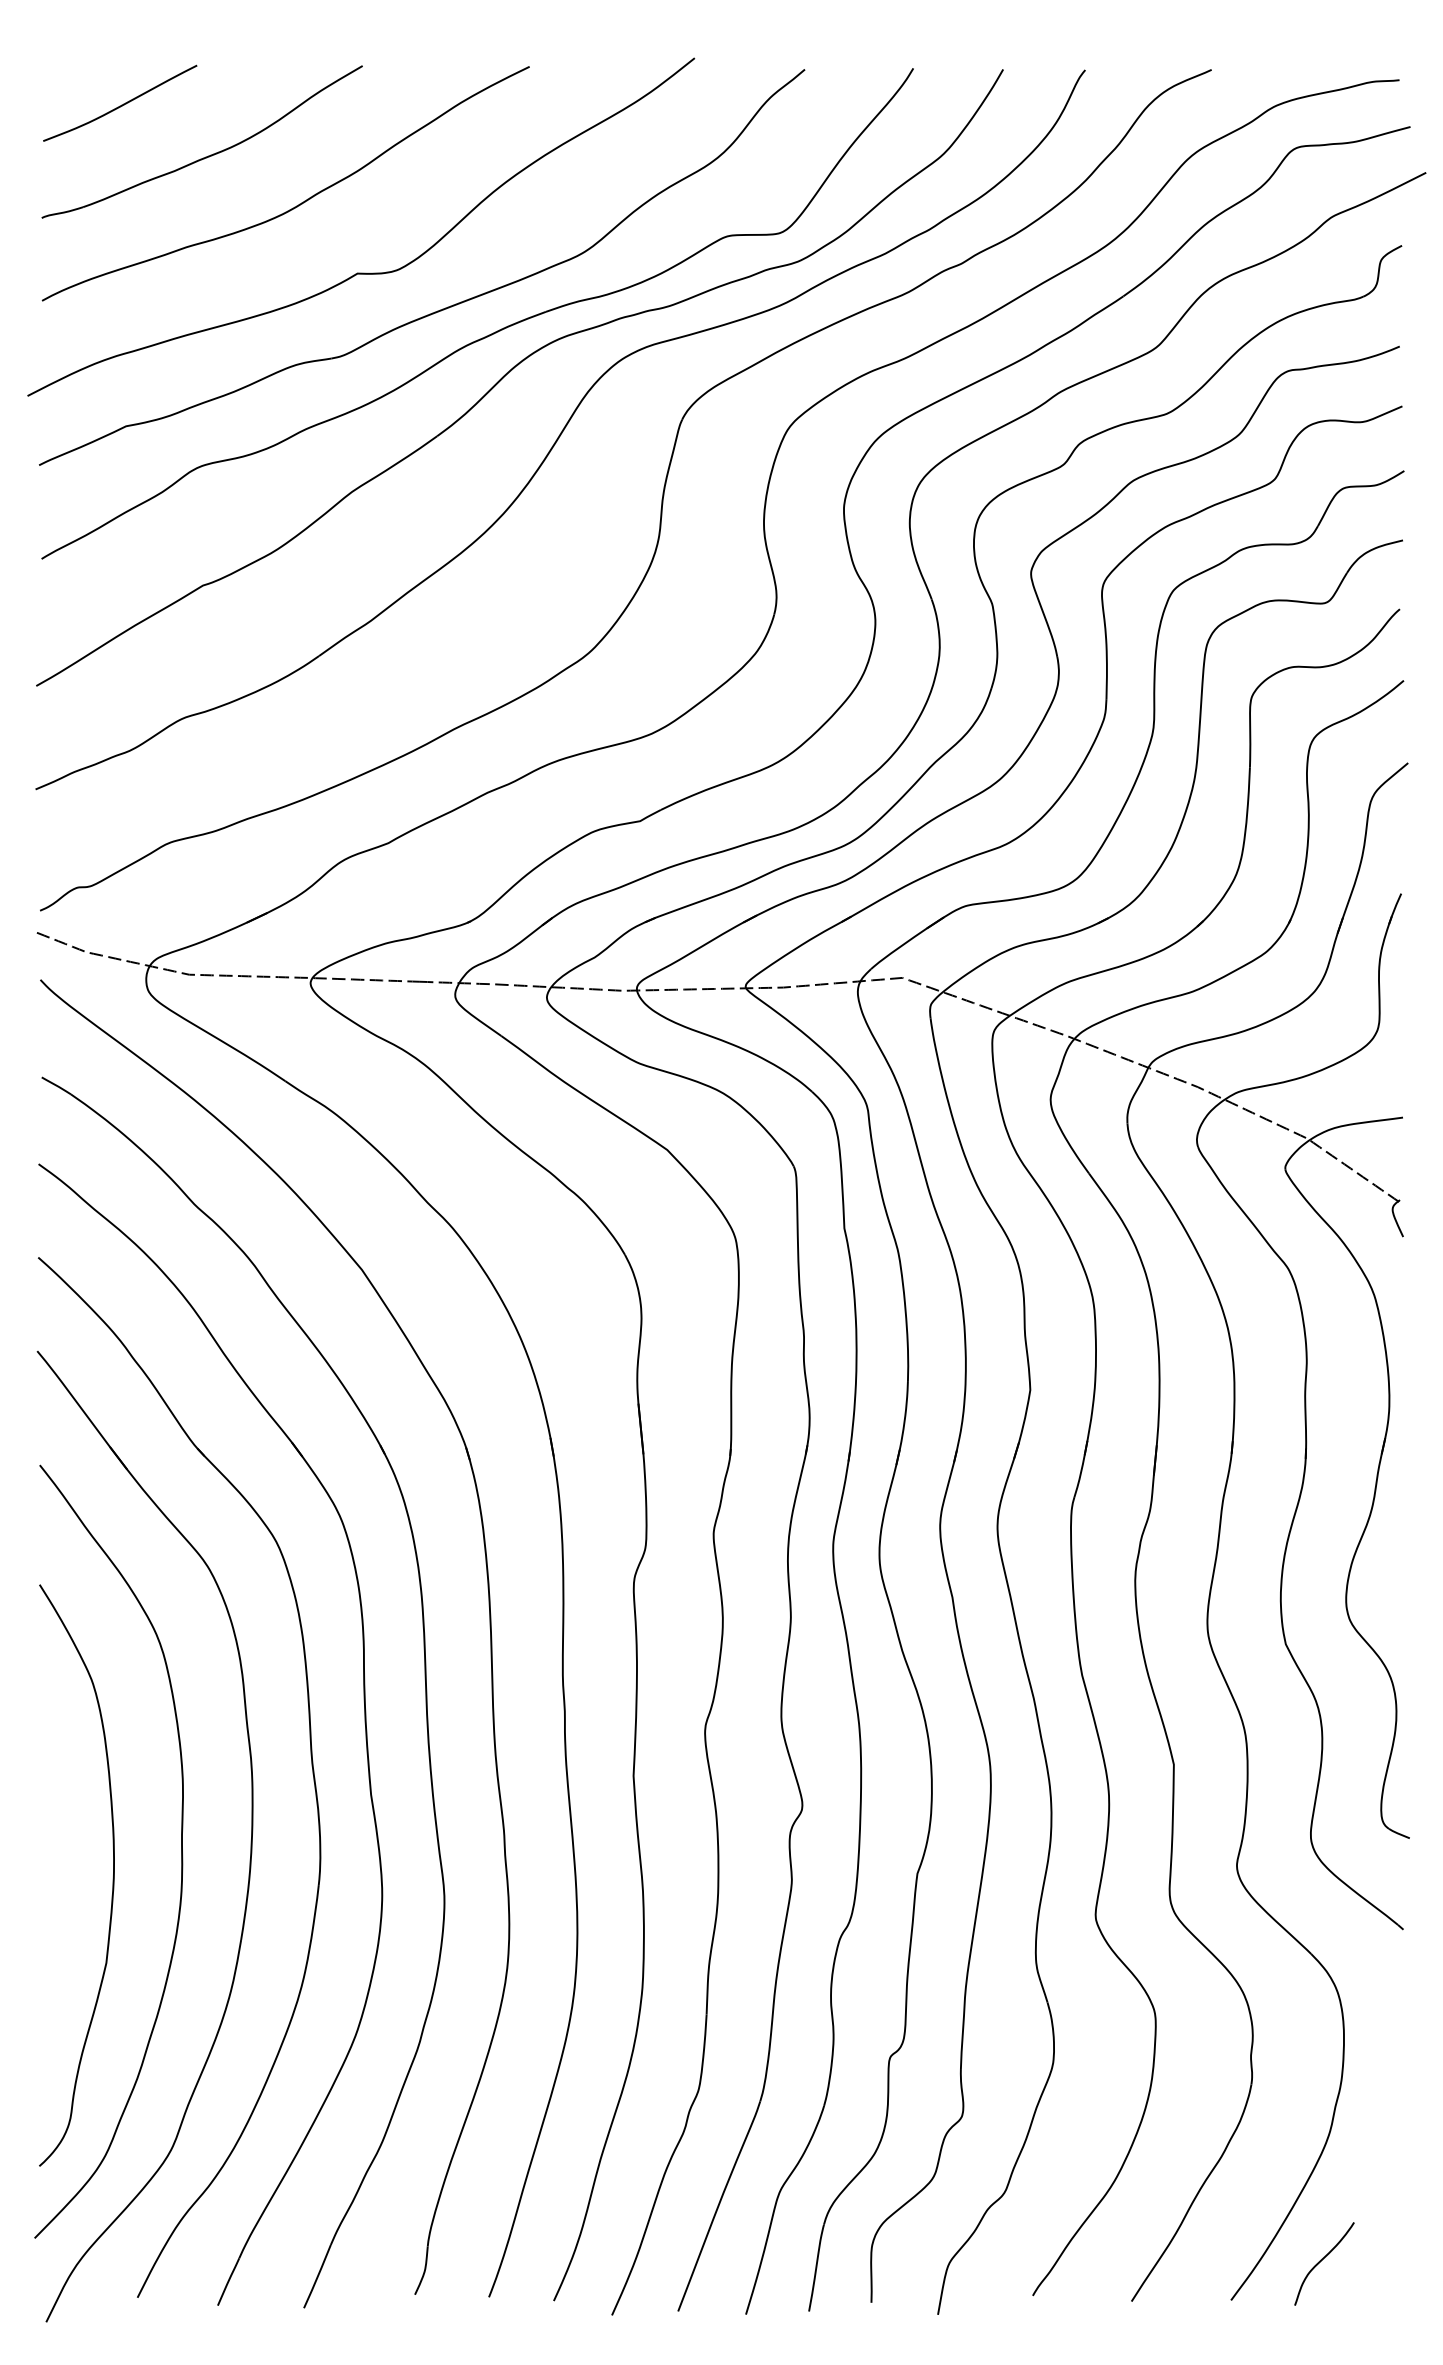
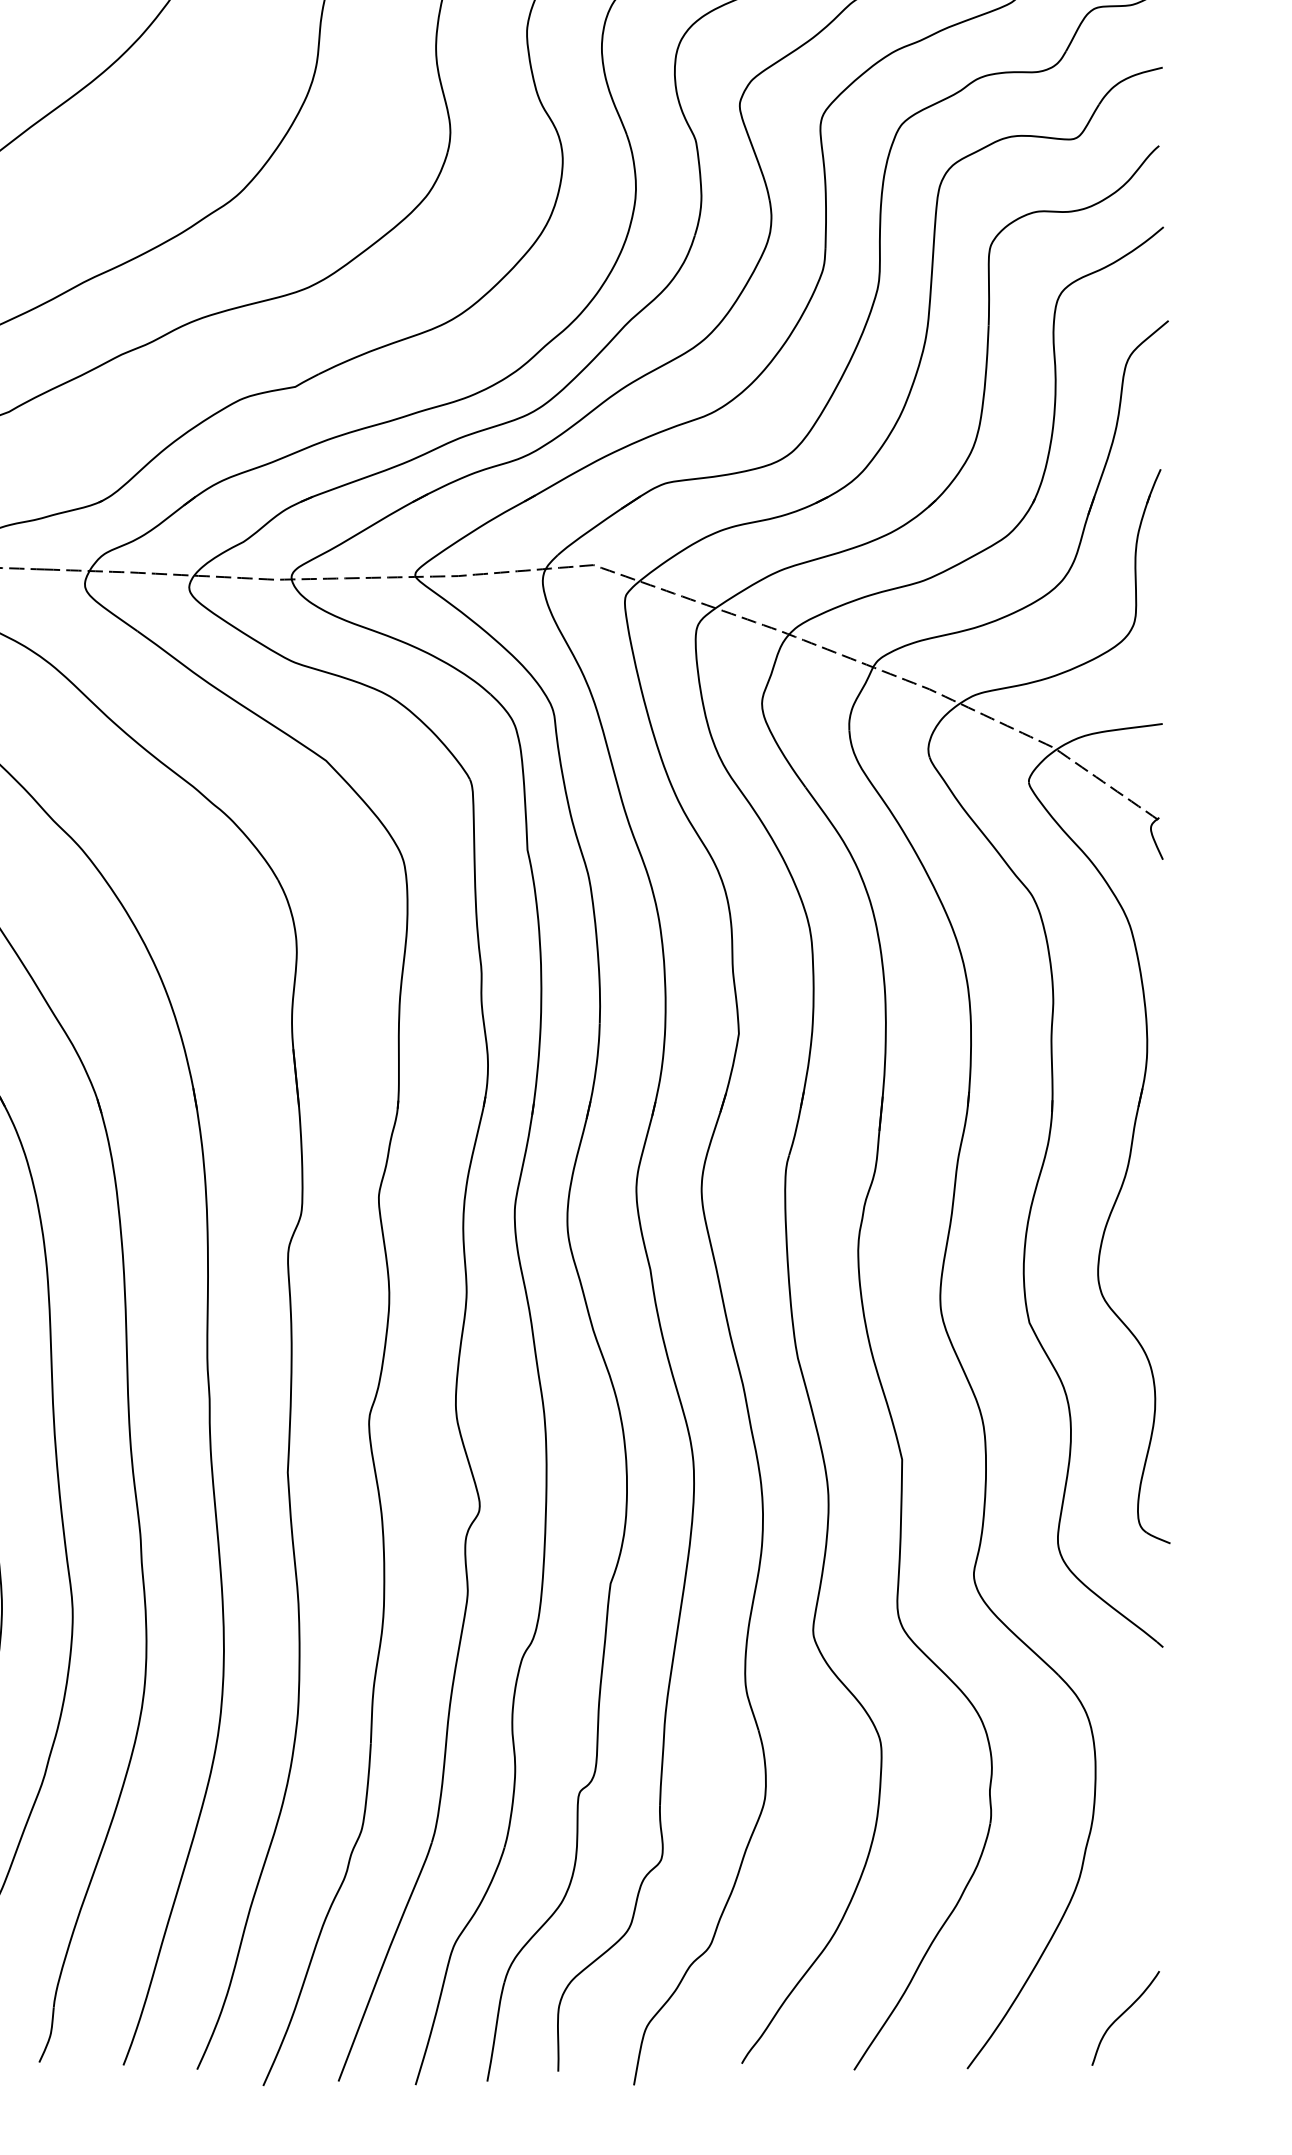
curve: (1322, 2260) -> (1123, 2014), moved

